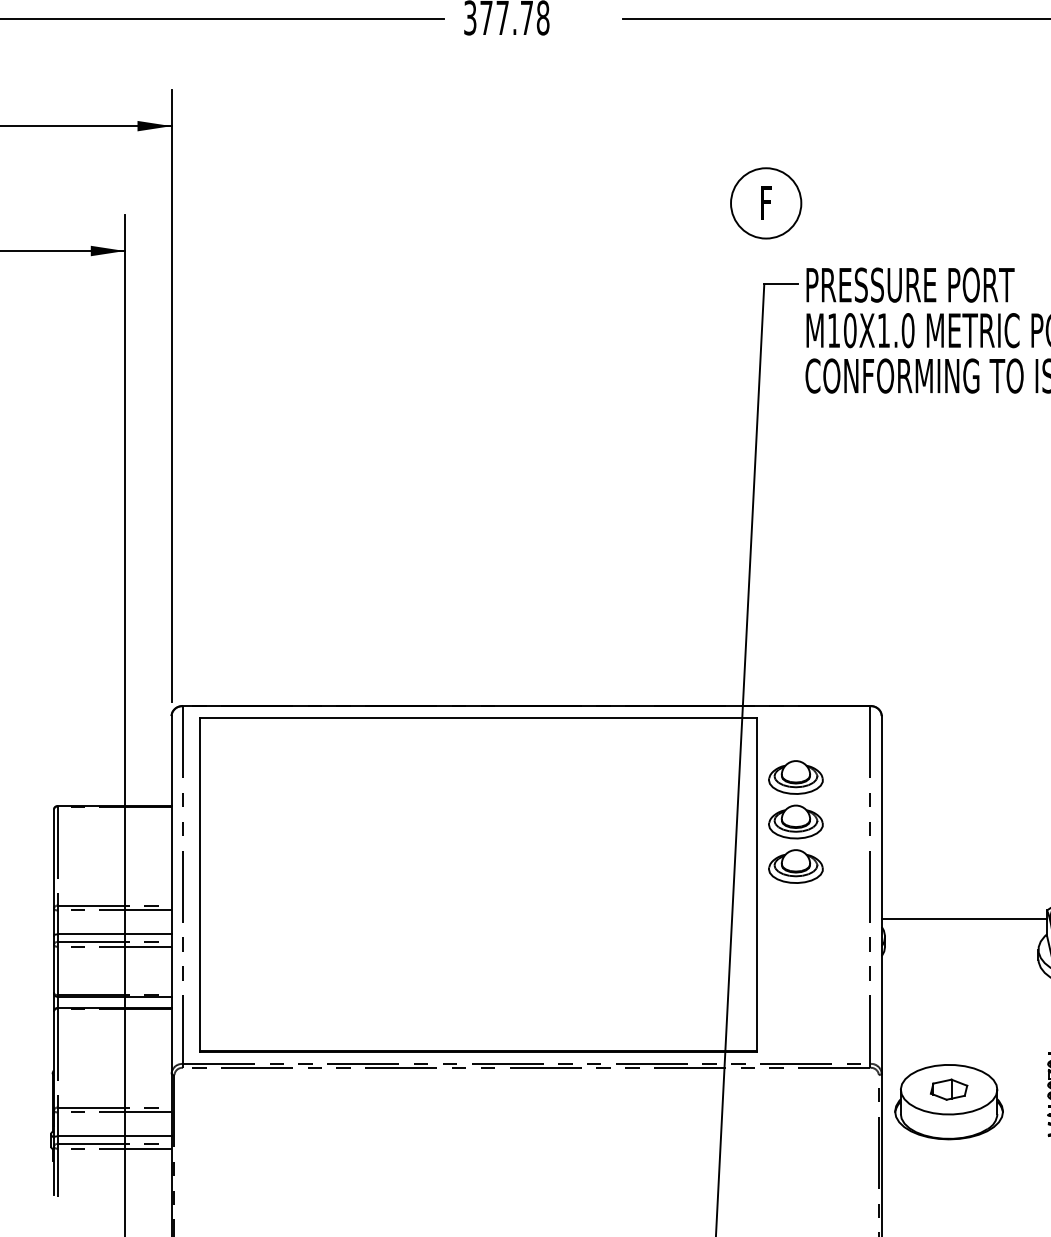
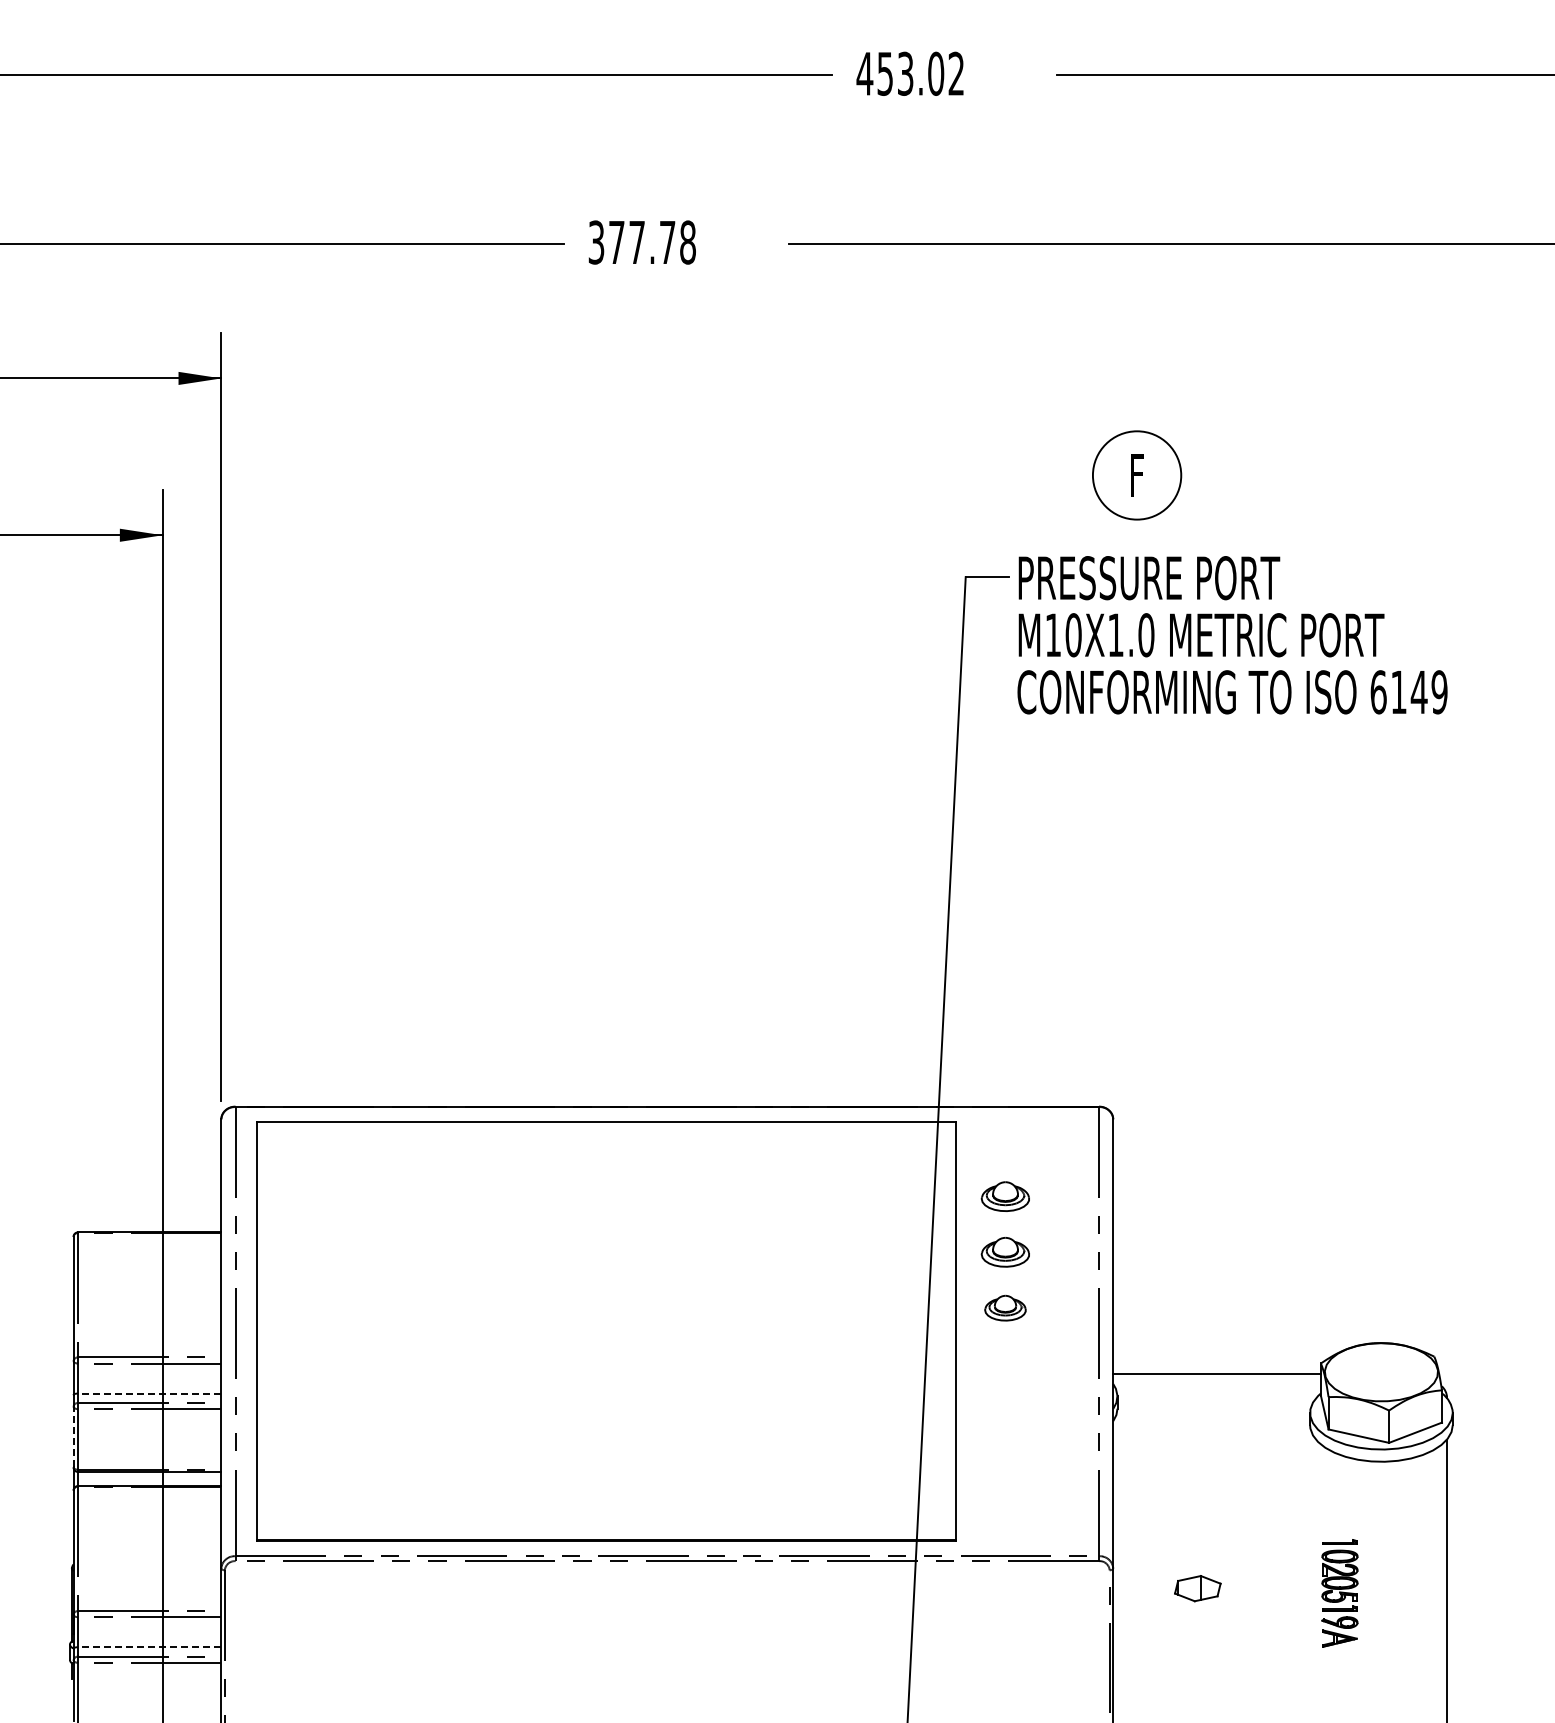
part: (766, 203) -> (1137, 475), moved
part: (795, 777) -> (1005, 1196), size x0.7
part: (795, 821) -> (1005, 1251), size x0.7
part: (795, 865) -> (1005, 1307), size x0.6
line: (114, 934) -> (149, 1393), solid -> dashed
line: (53, 968) -> (73, 1436), solid -> dashed
part: (948, 1101) -> (1197, 1603), removed
line: (114, 1136) -> (149, 1647), solid -> dashed

